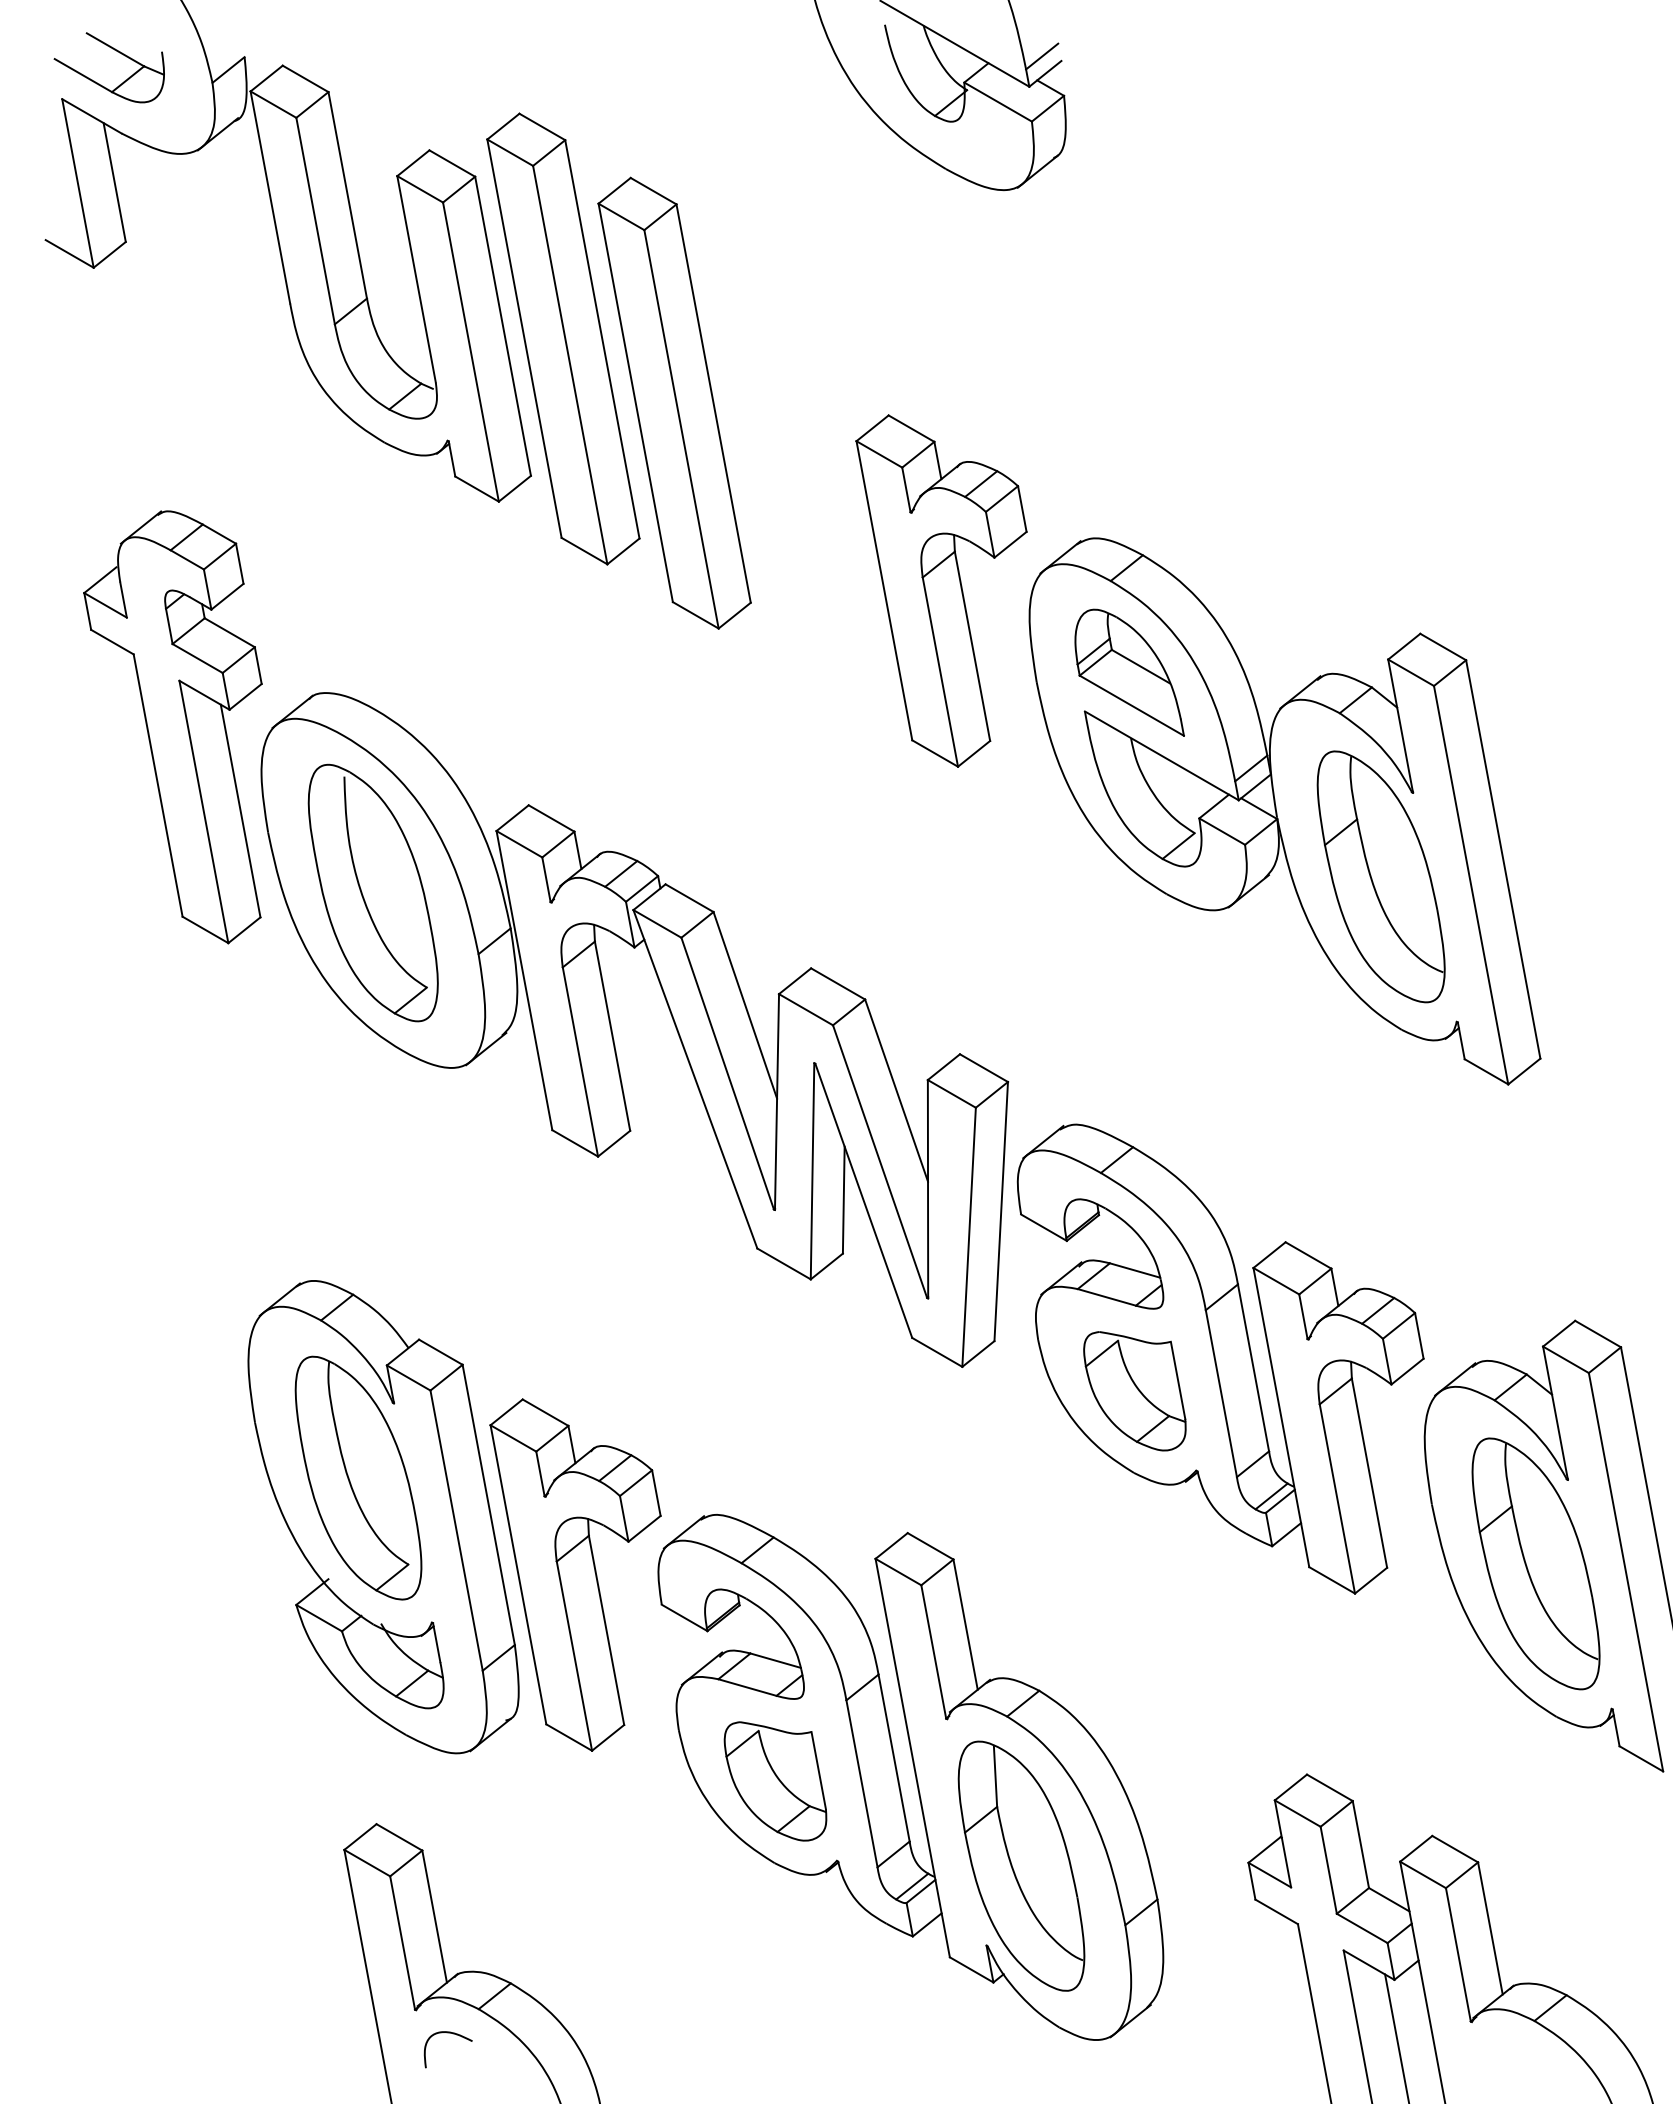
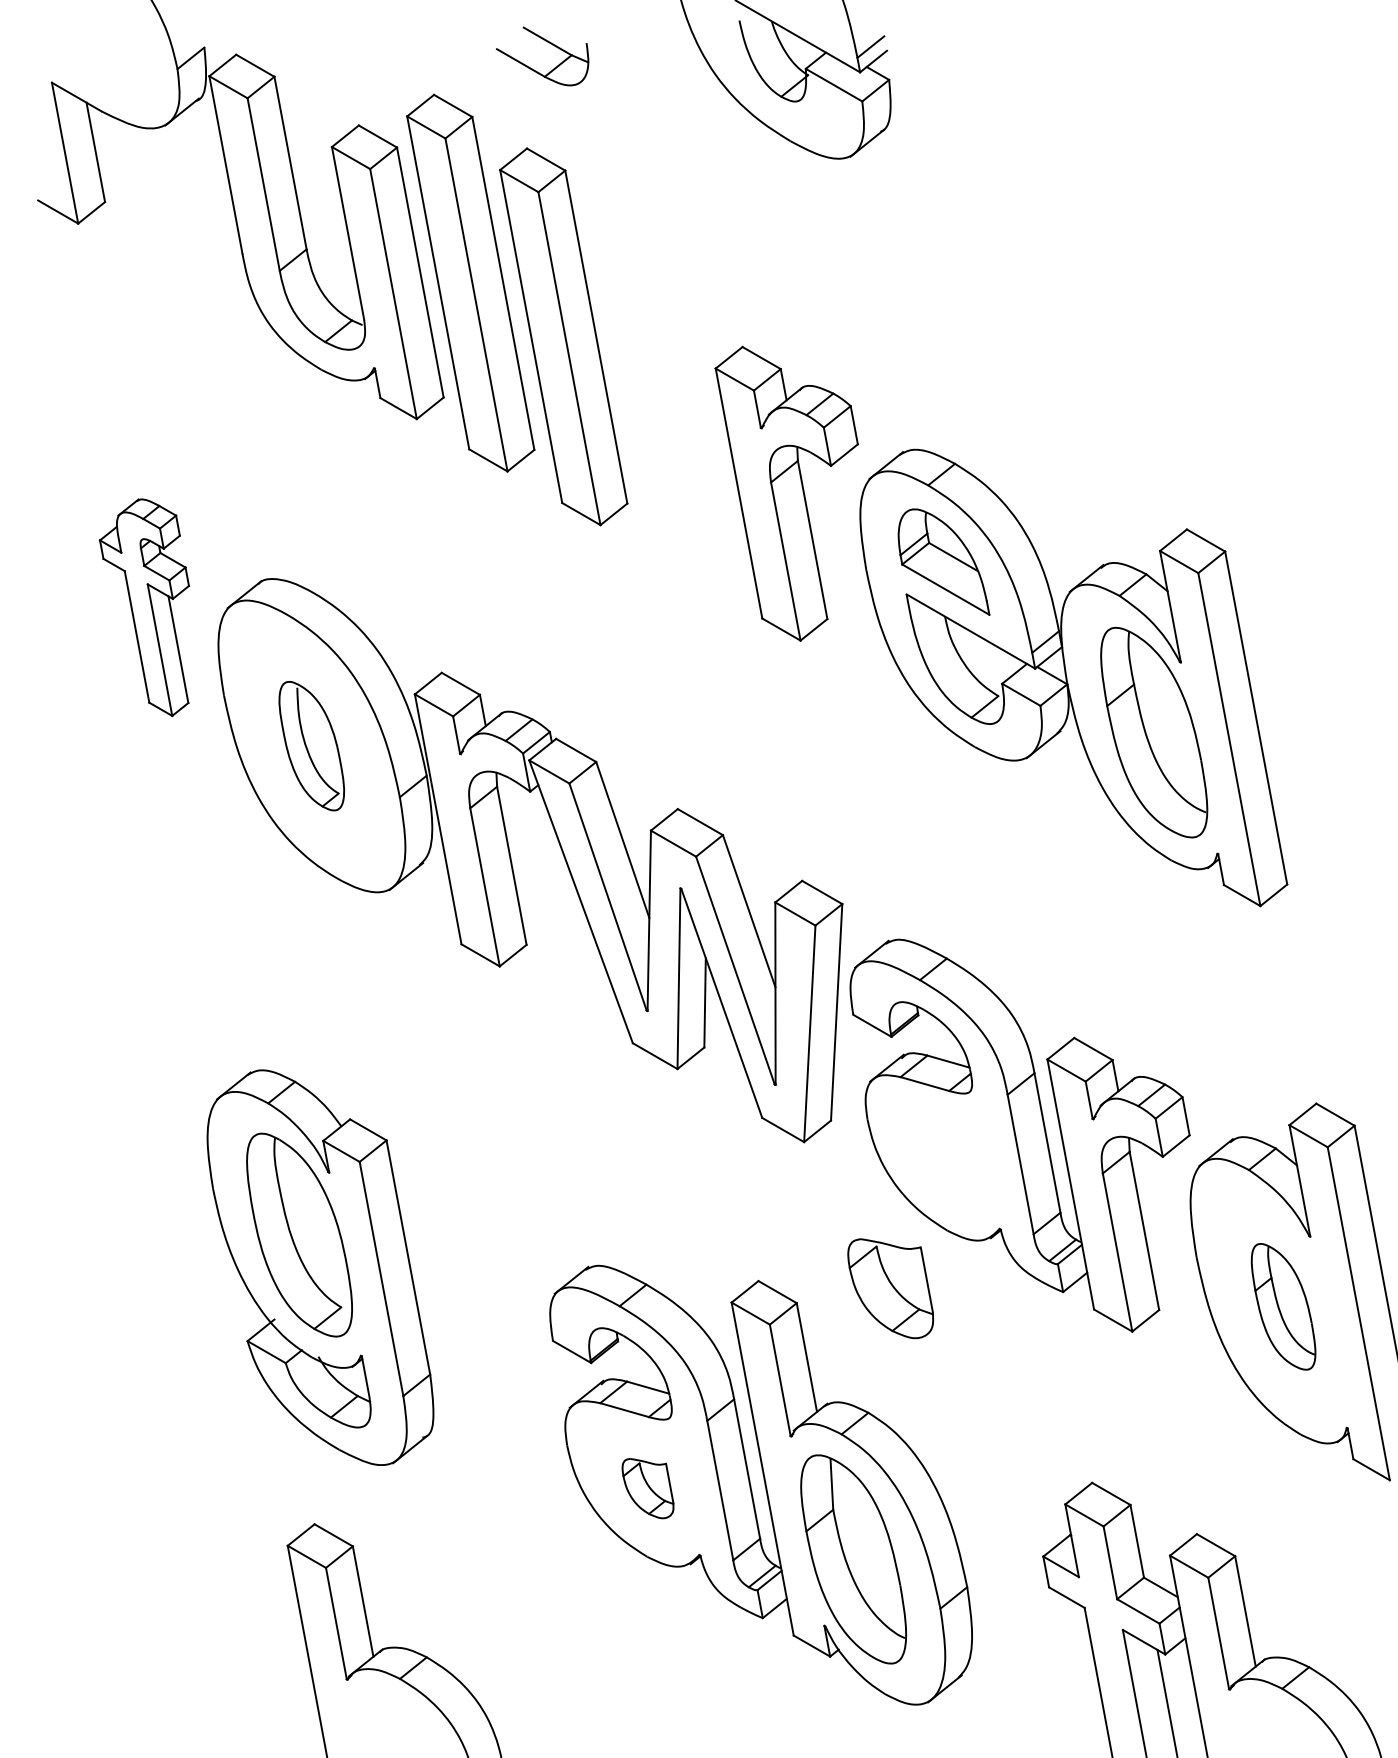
part: (119, 53) -> (551, 44), moved
part: (172, 727) -> (144, 607), size x0.6
part: (372, 892) -> (311, 745), size x0.6
part: (1134, 1391) -> (890, 1288), moved
part: (1535, 1563) -> (1283, 1306), size x0.6
part: (575, 1574) -> (480, 1315), removed
part: (775, 1781) -> (648, 1488), size x0.6
curve: (447, 2033) -> (373, 1699), removed

